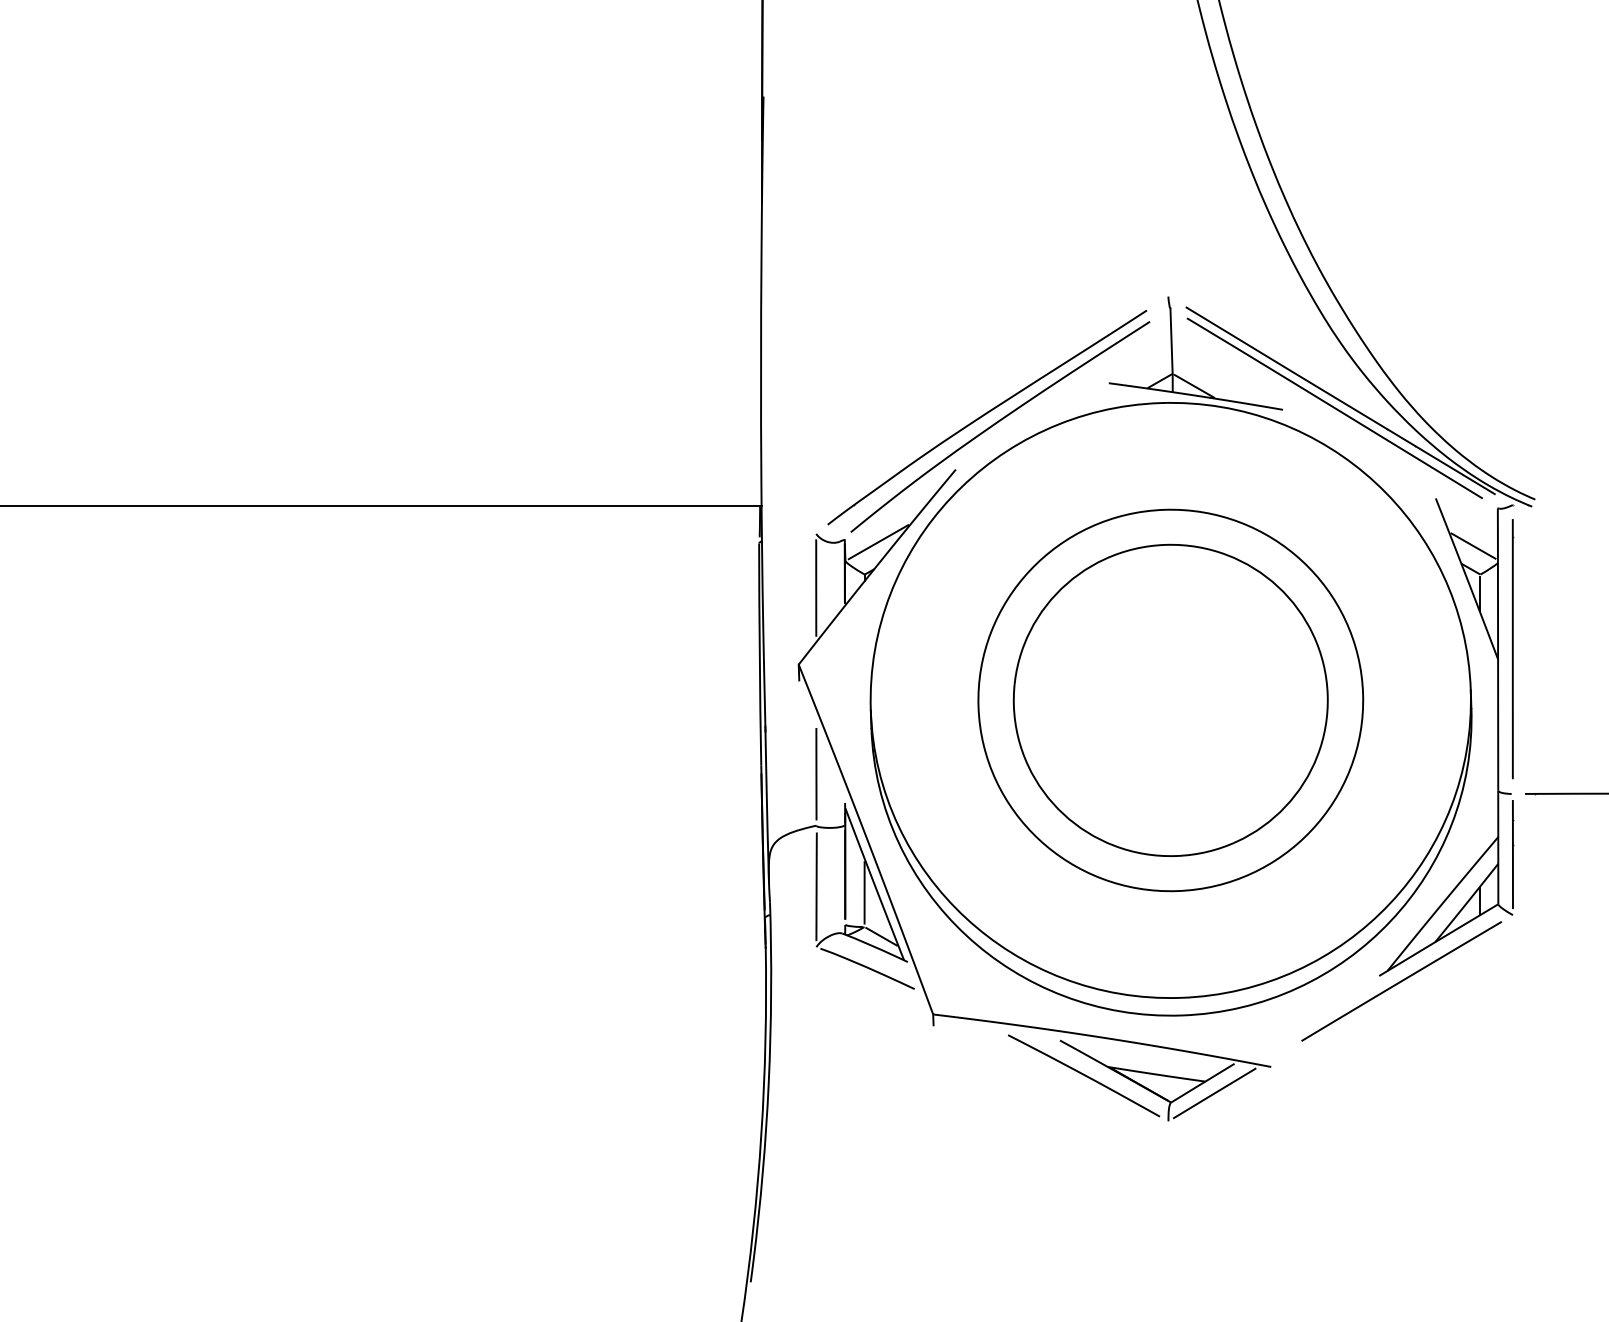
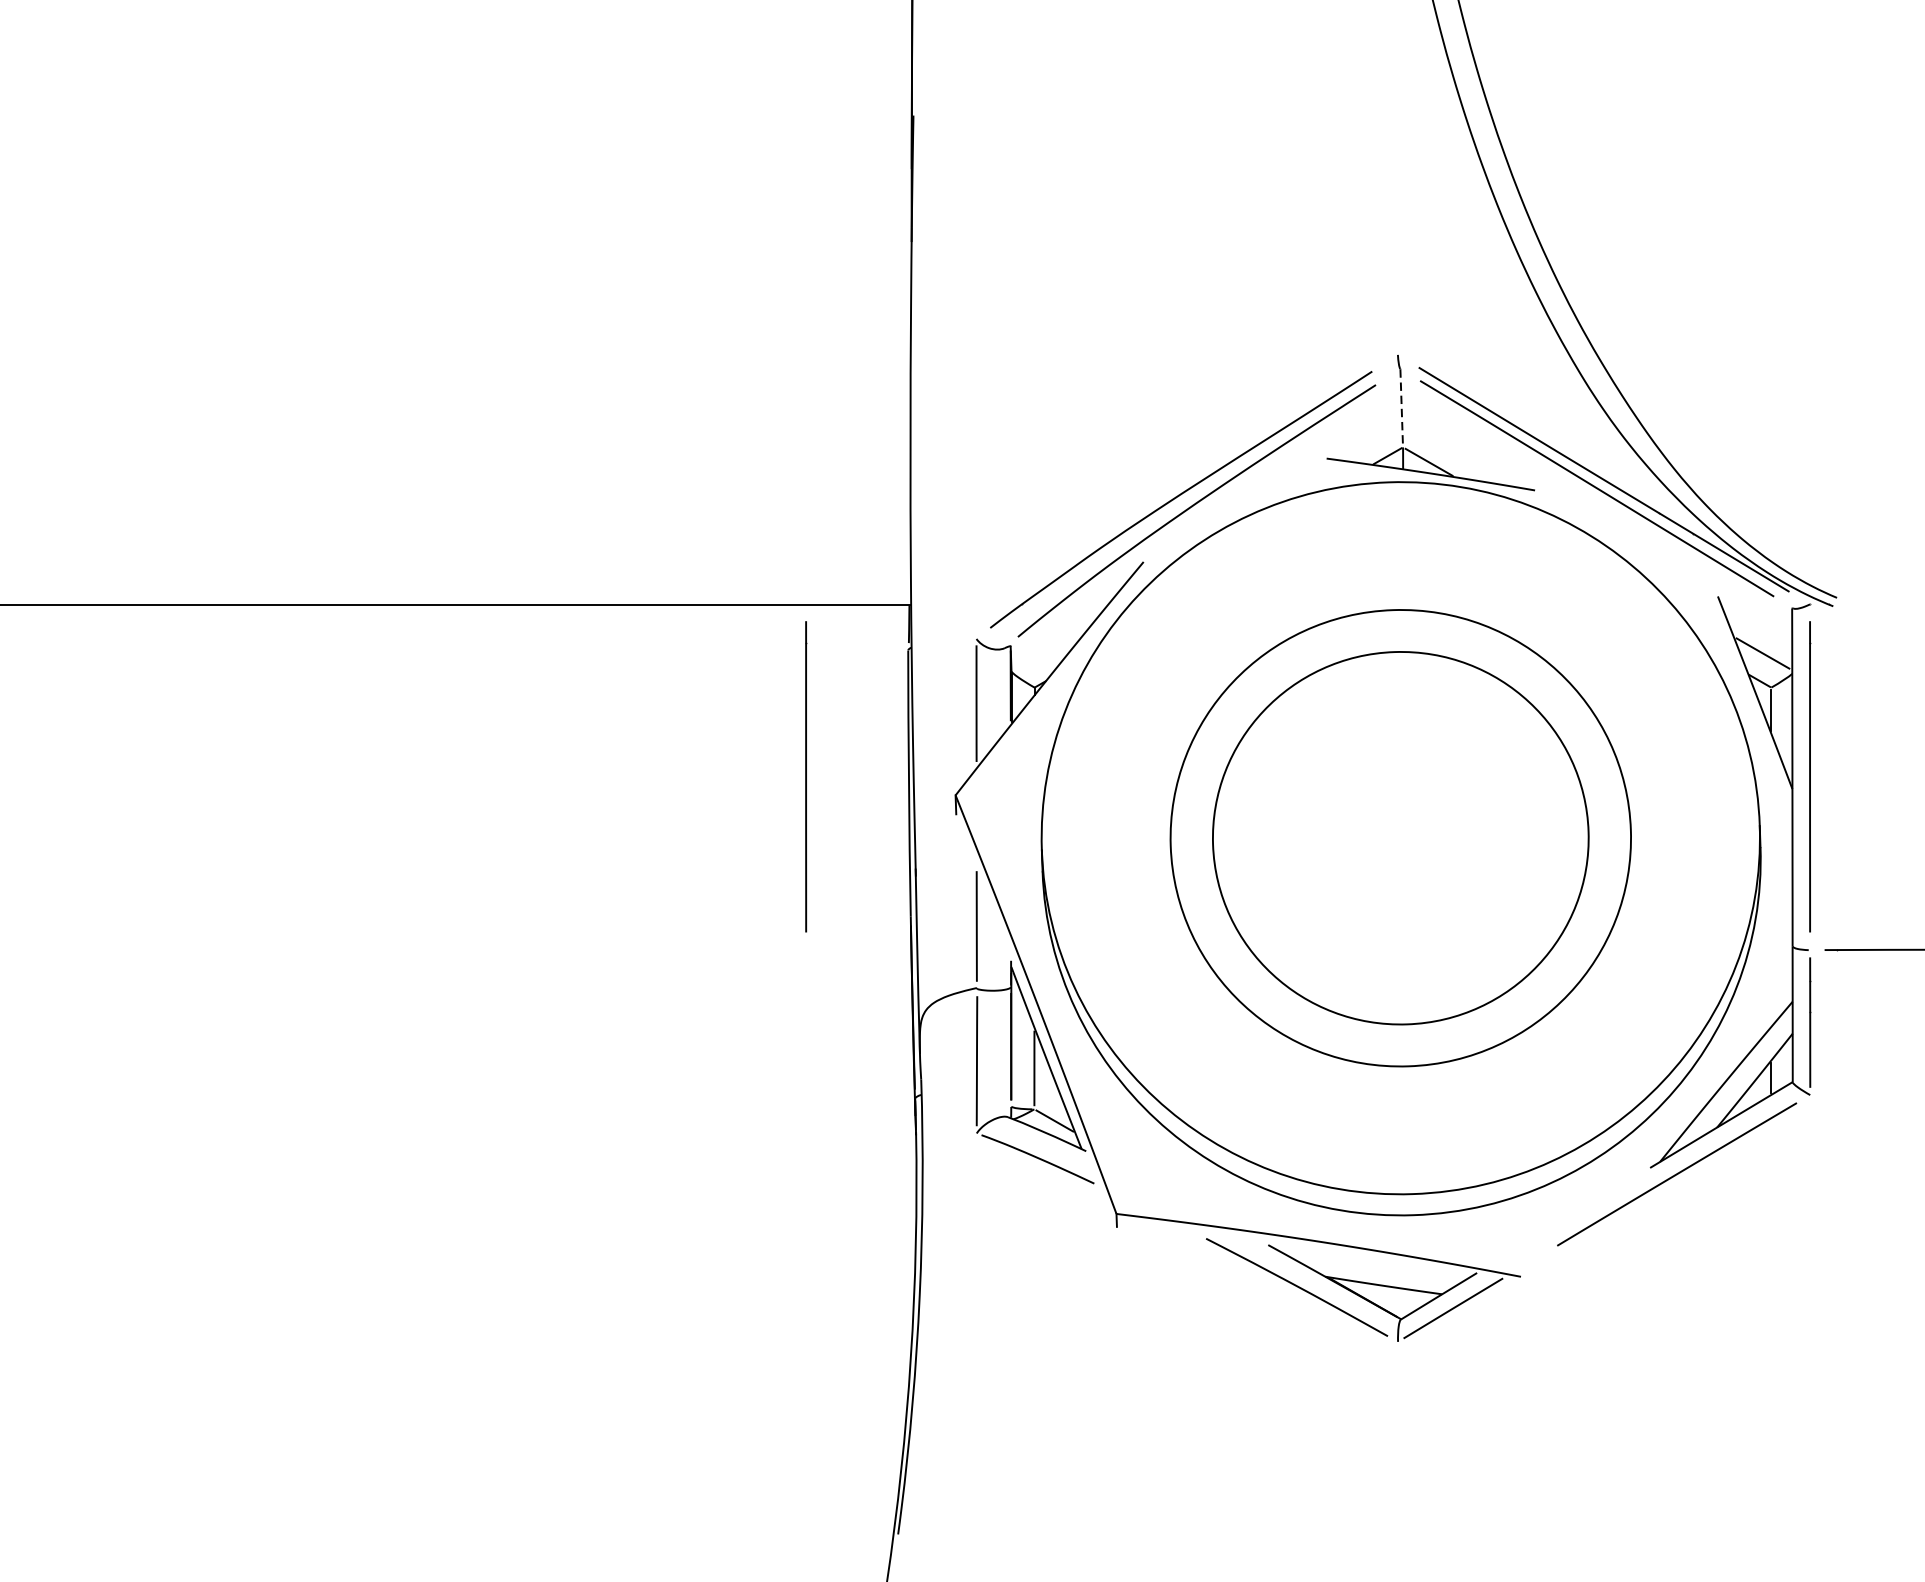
line: (1171, 341) -> (1401, 408), solid -> dashed
line: (878, 542) -> (1051, 649), removed
line: (673, 649) -> (805, 777), added

